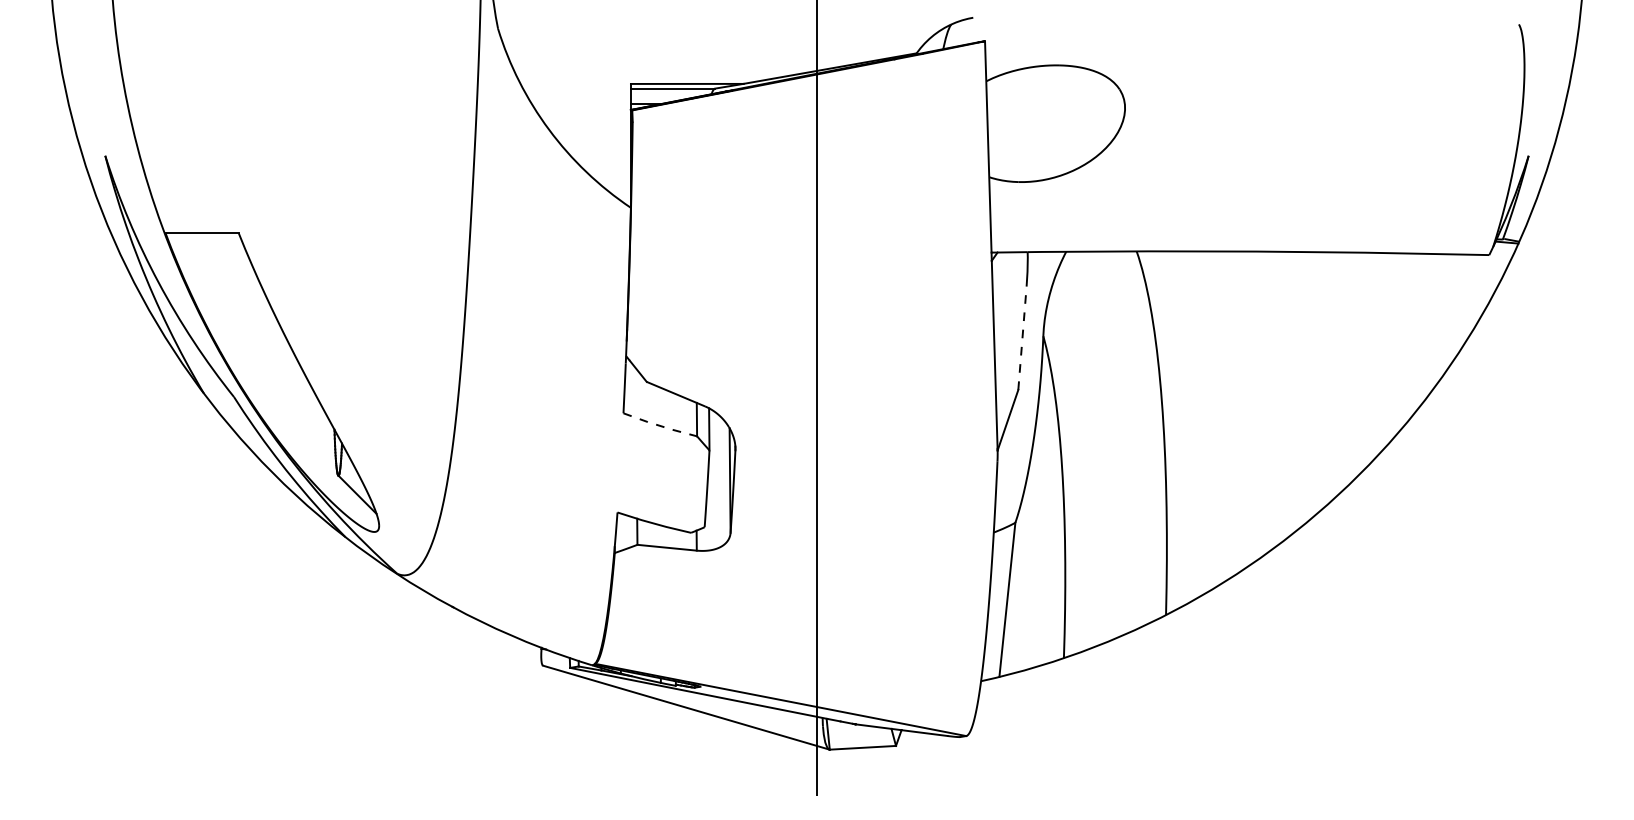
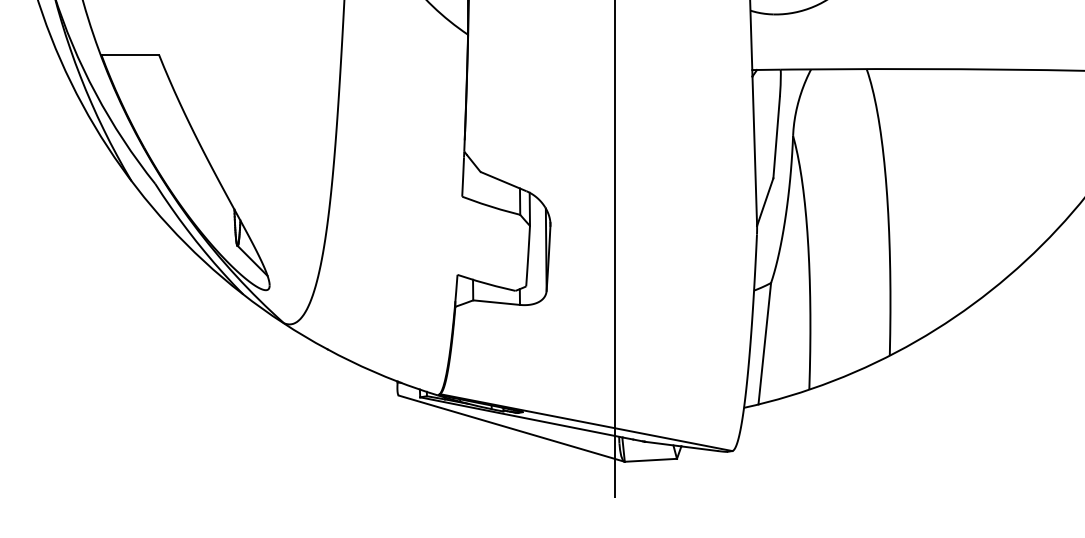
line: (1022, 338) -> (776, 137), dashed -> solid
line: (659, 425) -> (490, 206), dashed -> solid

